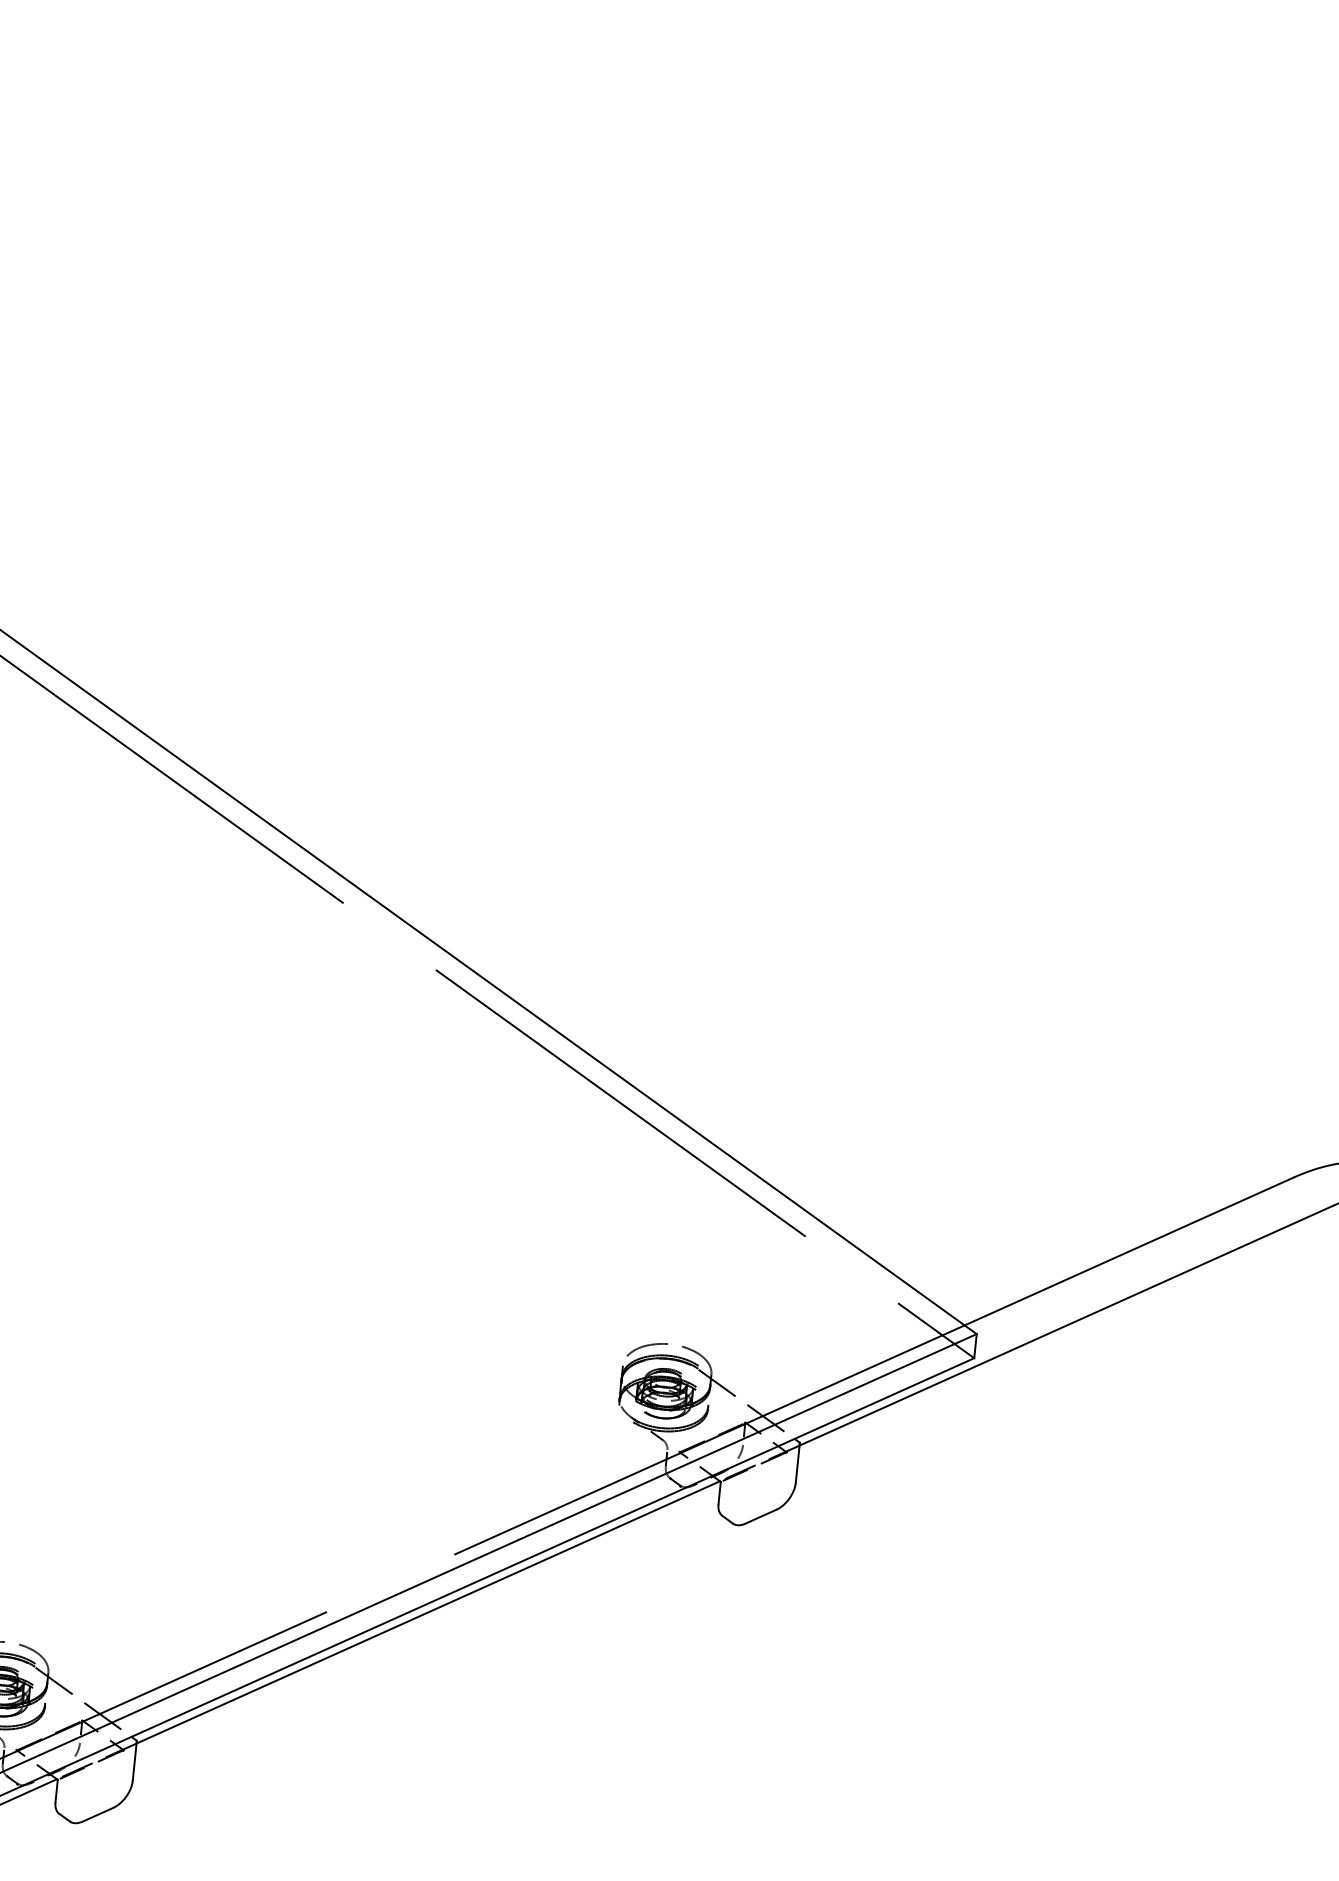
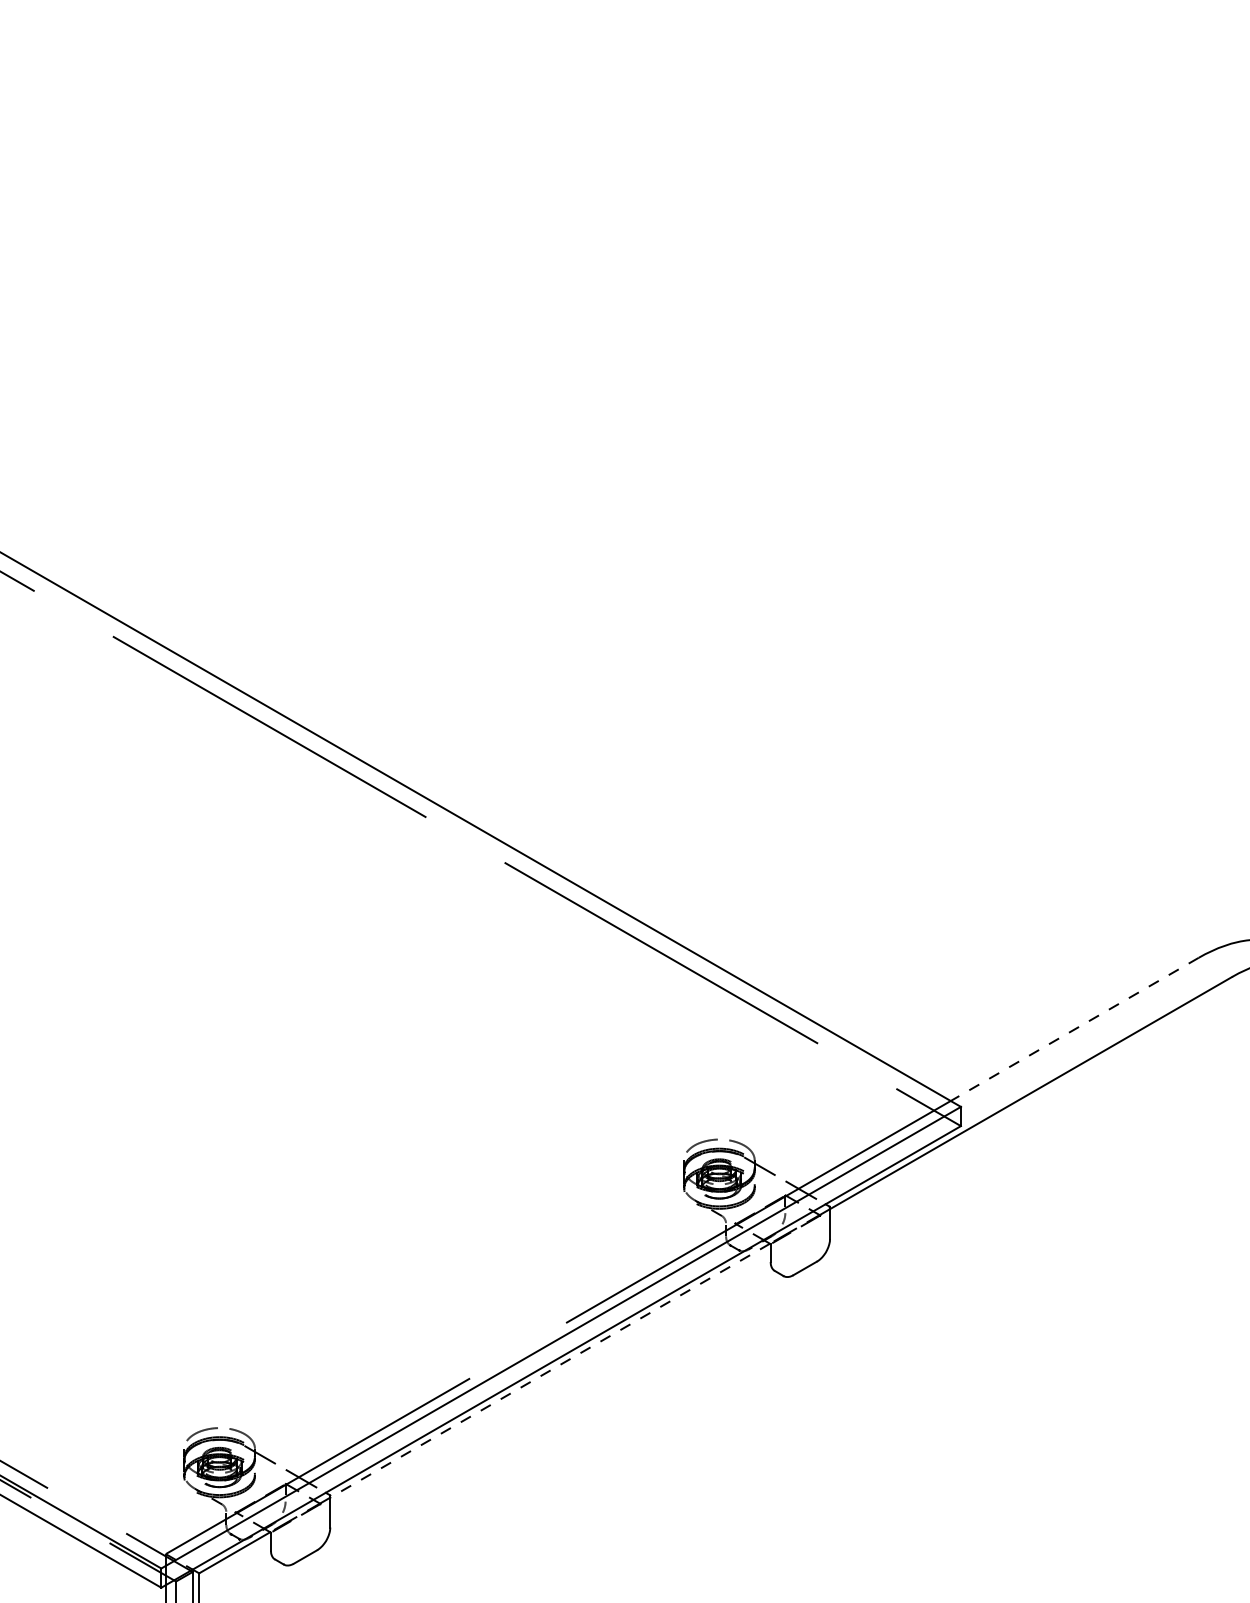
line: (1128, 1251) -> (1074, 1029), solid -> dashed
line: (428, 1612) -> (550, 1370), solid -> dashed

